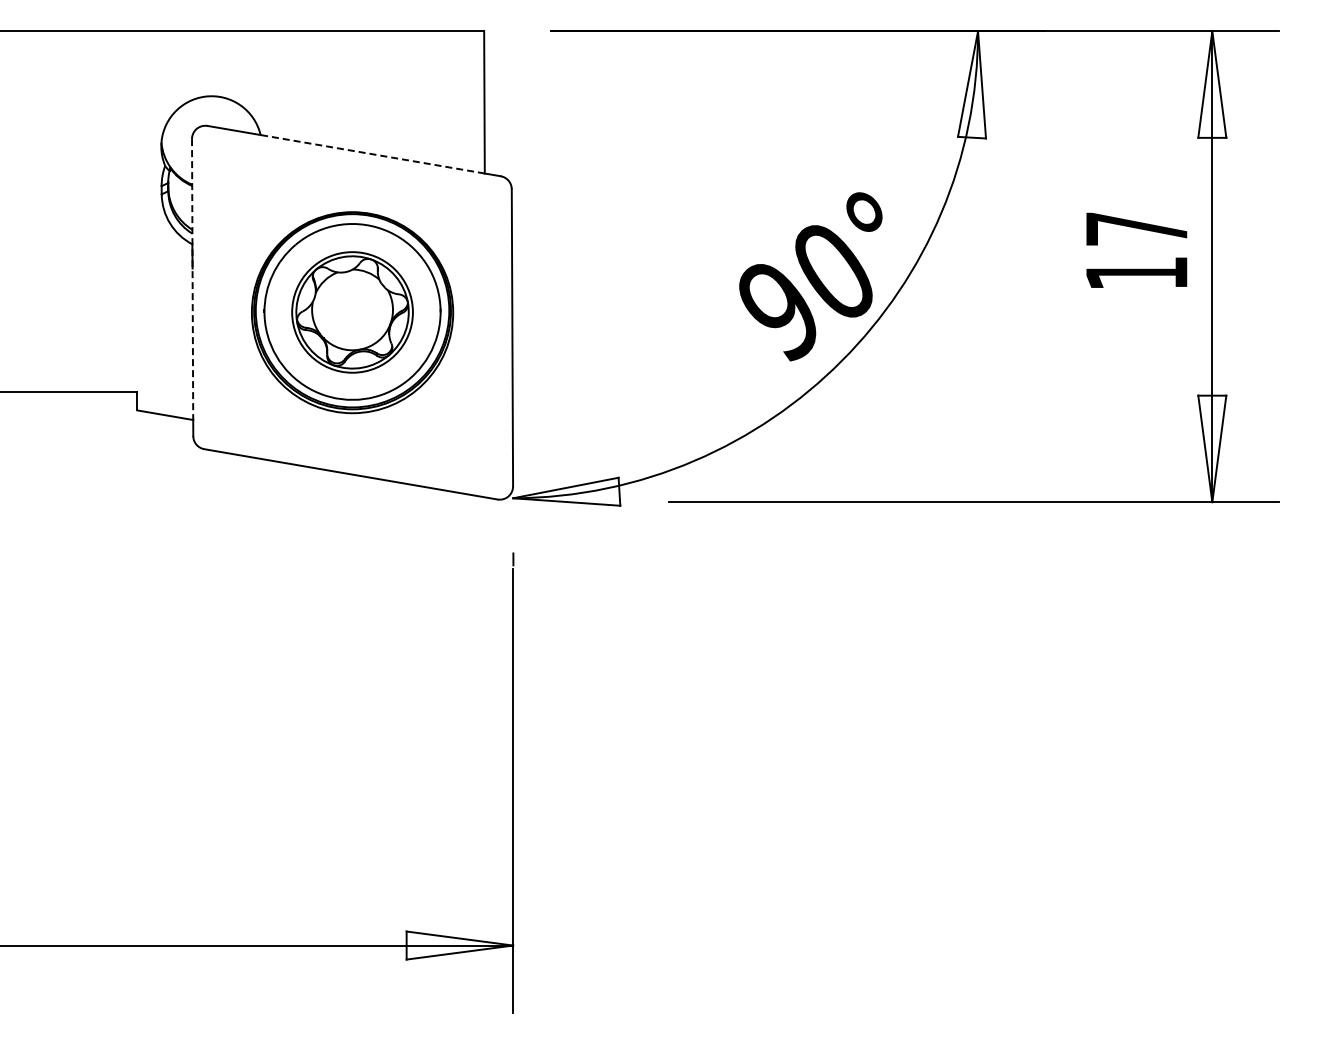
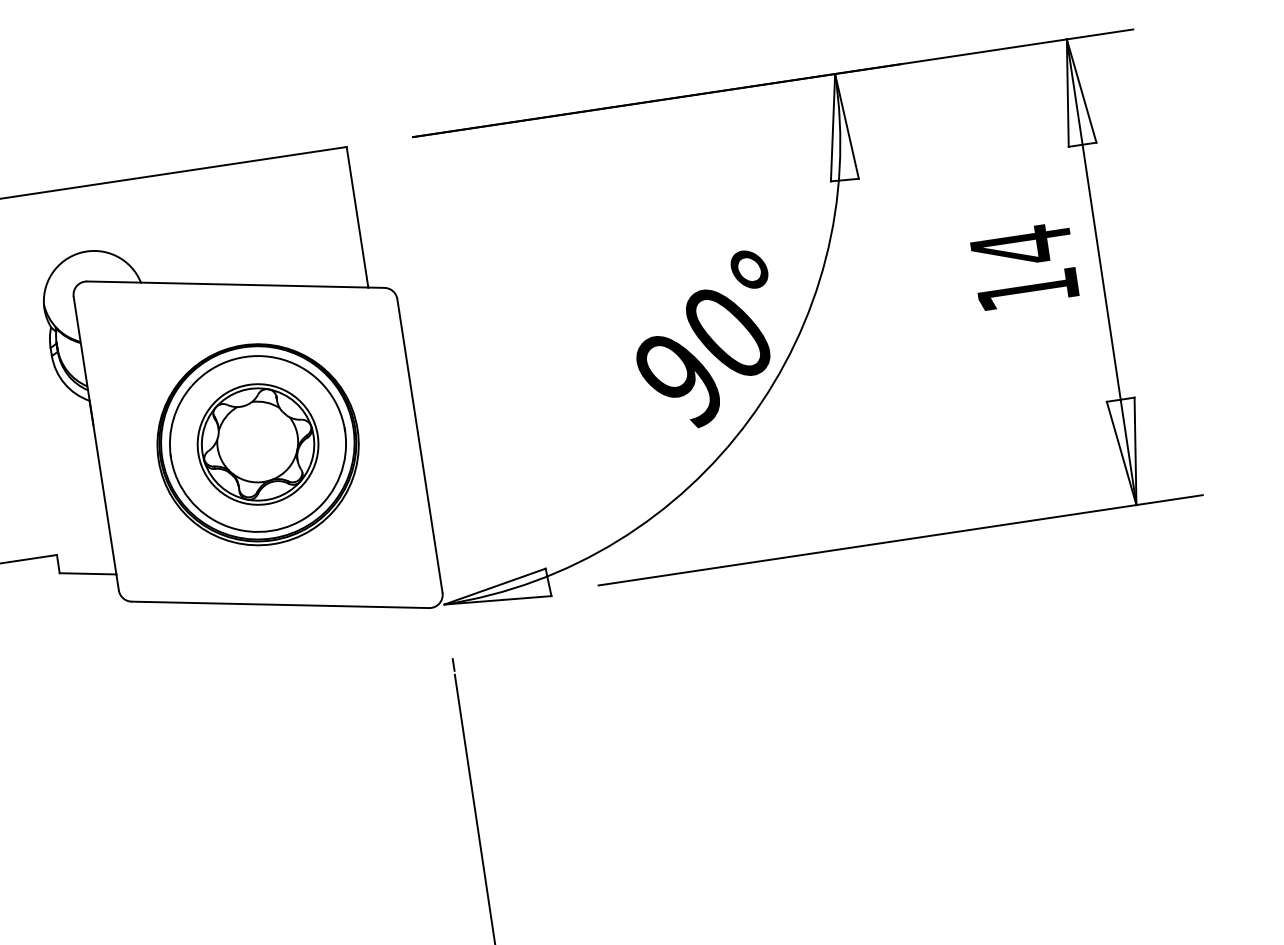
line: (372, 154) -> (254, 285), dashed -> solid
text: (1136, 228) -> (1021, 245), 17 -> 14
line: (192, 280) -> (95, 436), dashed -> solid

